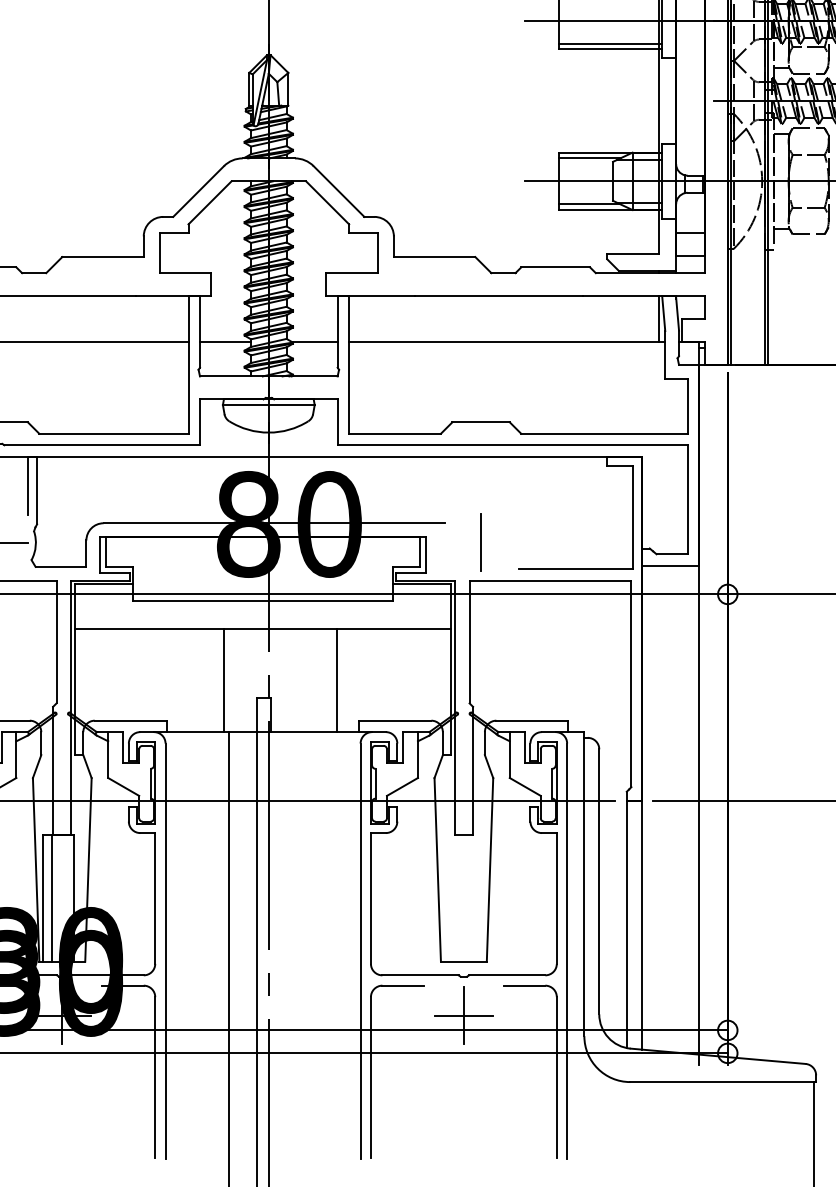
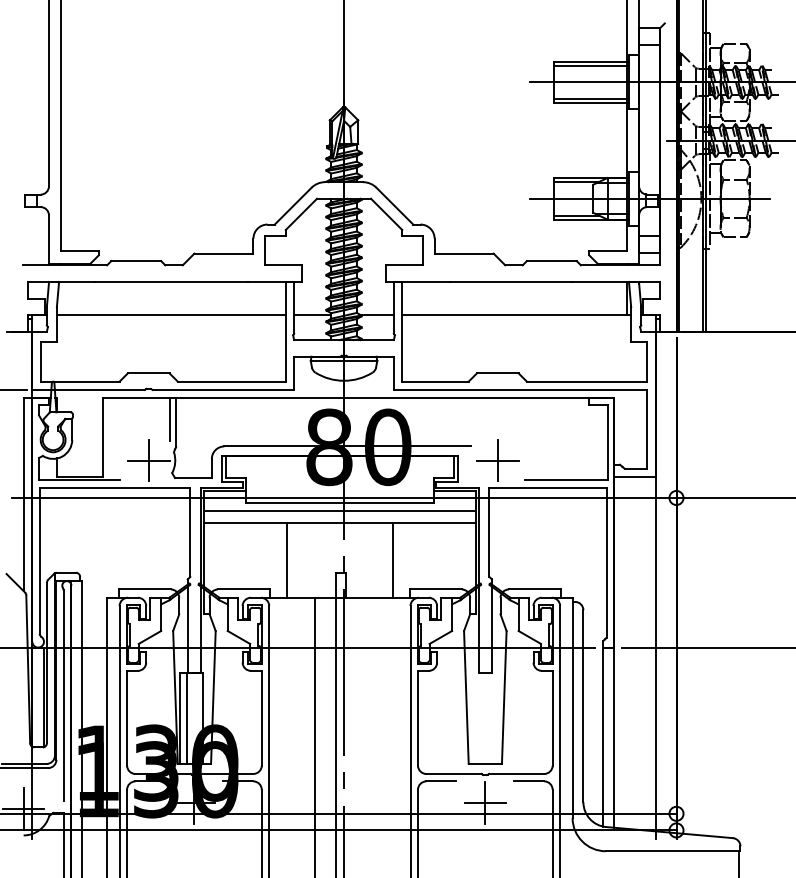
line: (480, 542) -> (497, 460), added
line: (262, 613) -> (339, 511), added
line: (223, 679) -> (286, 559), moved

